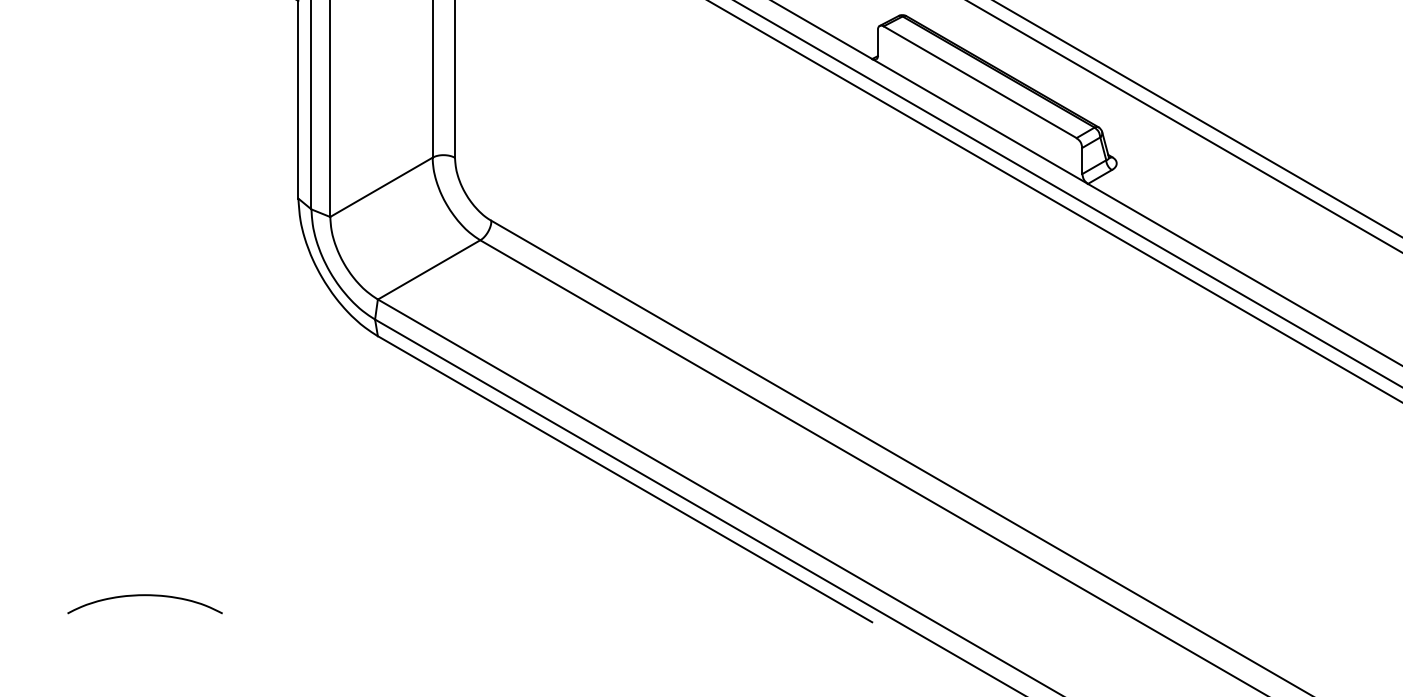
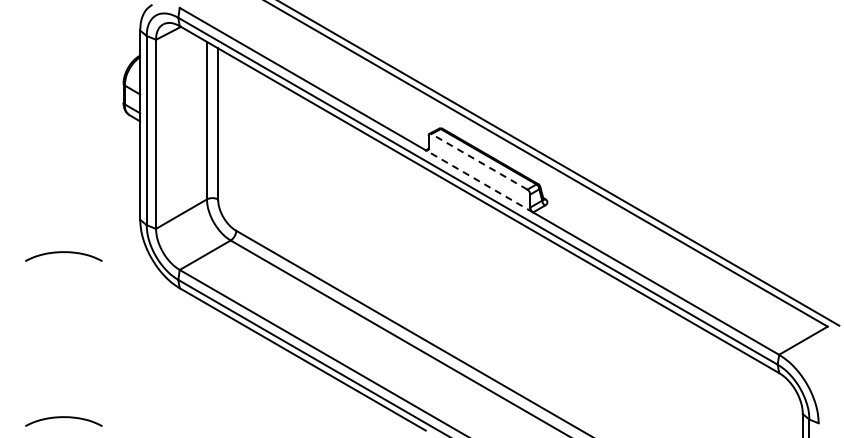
line: (980, 81) -> (479, 161), solid -> dashed
line: (980, 121) -> (479, 181), solid -> dashed
curve: (144, 264) -> (63, 252), added

